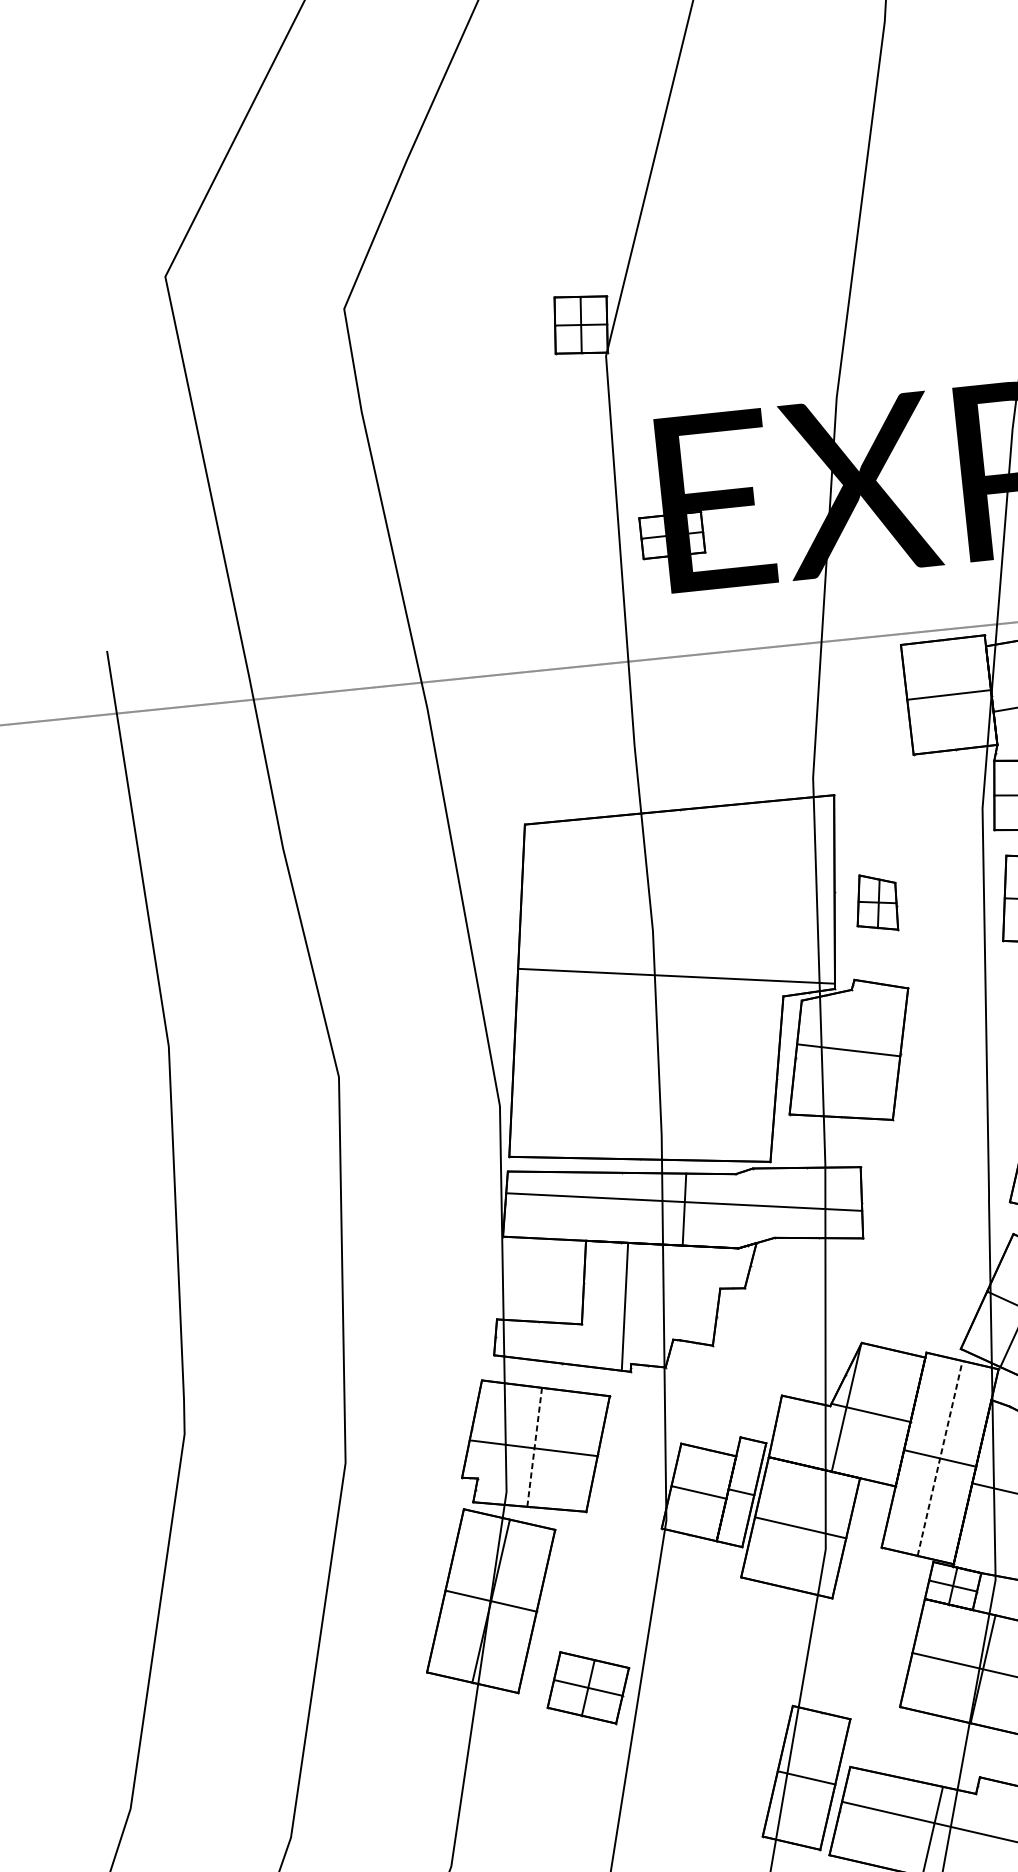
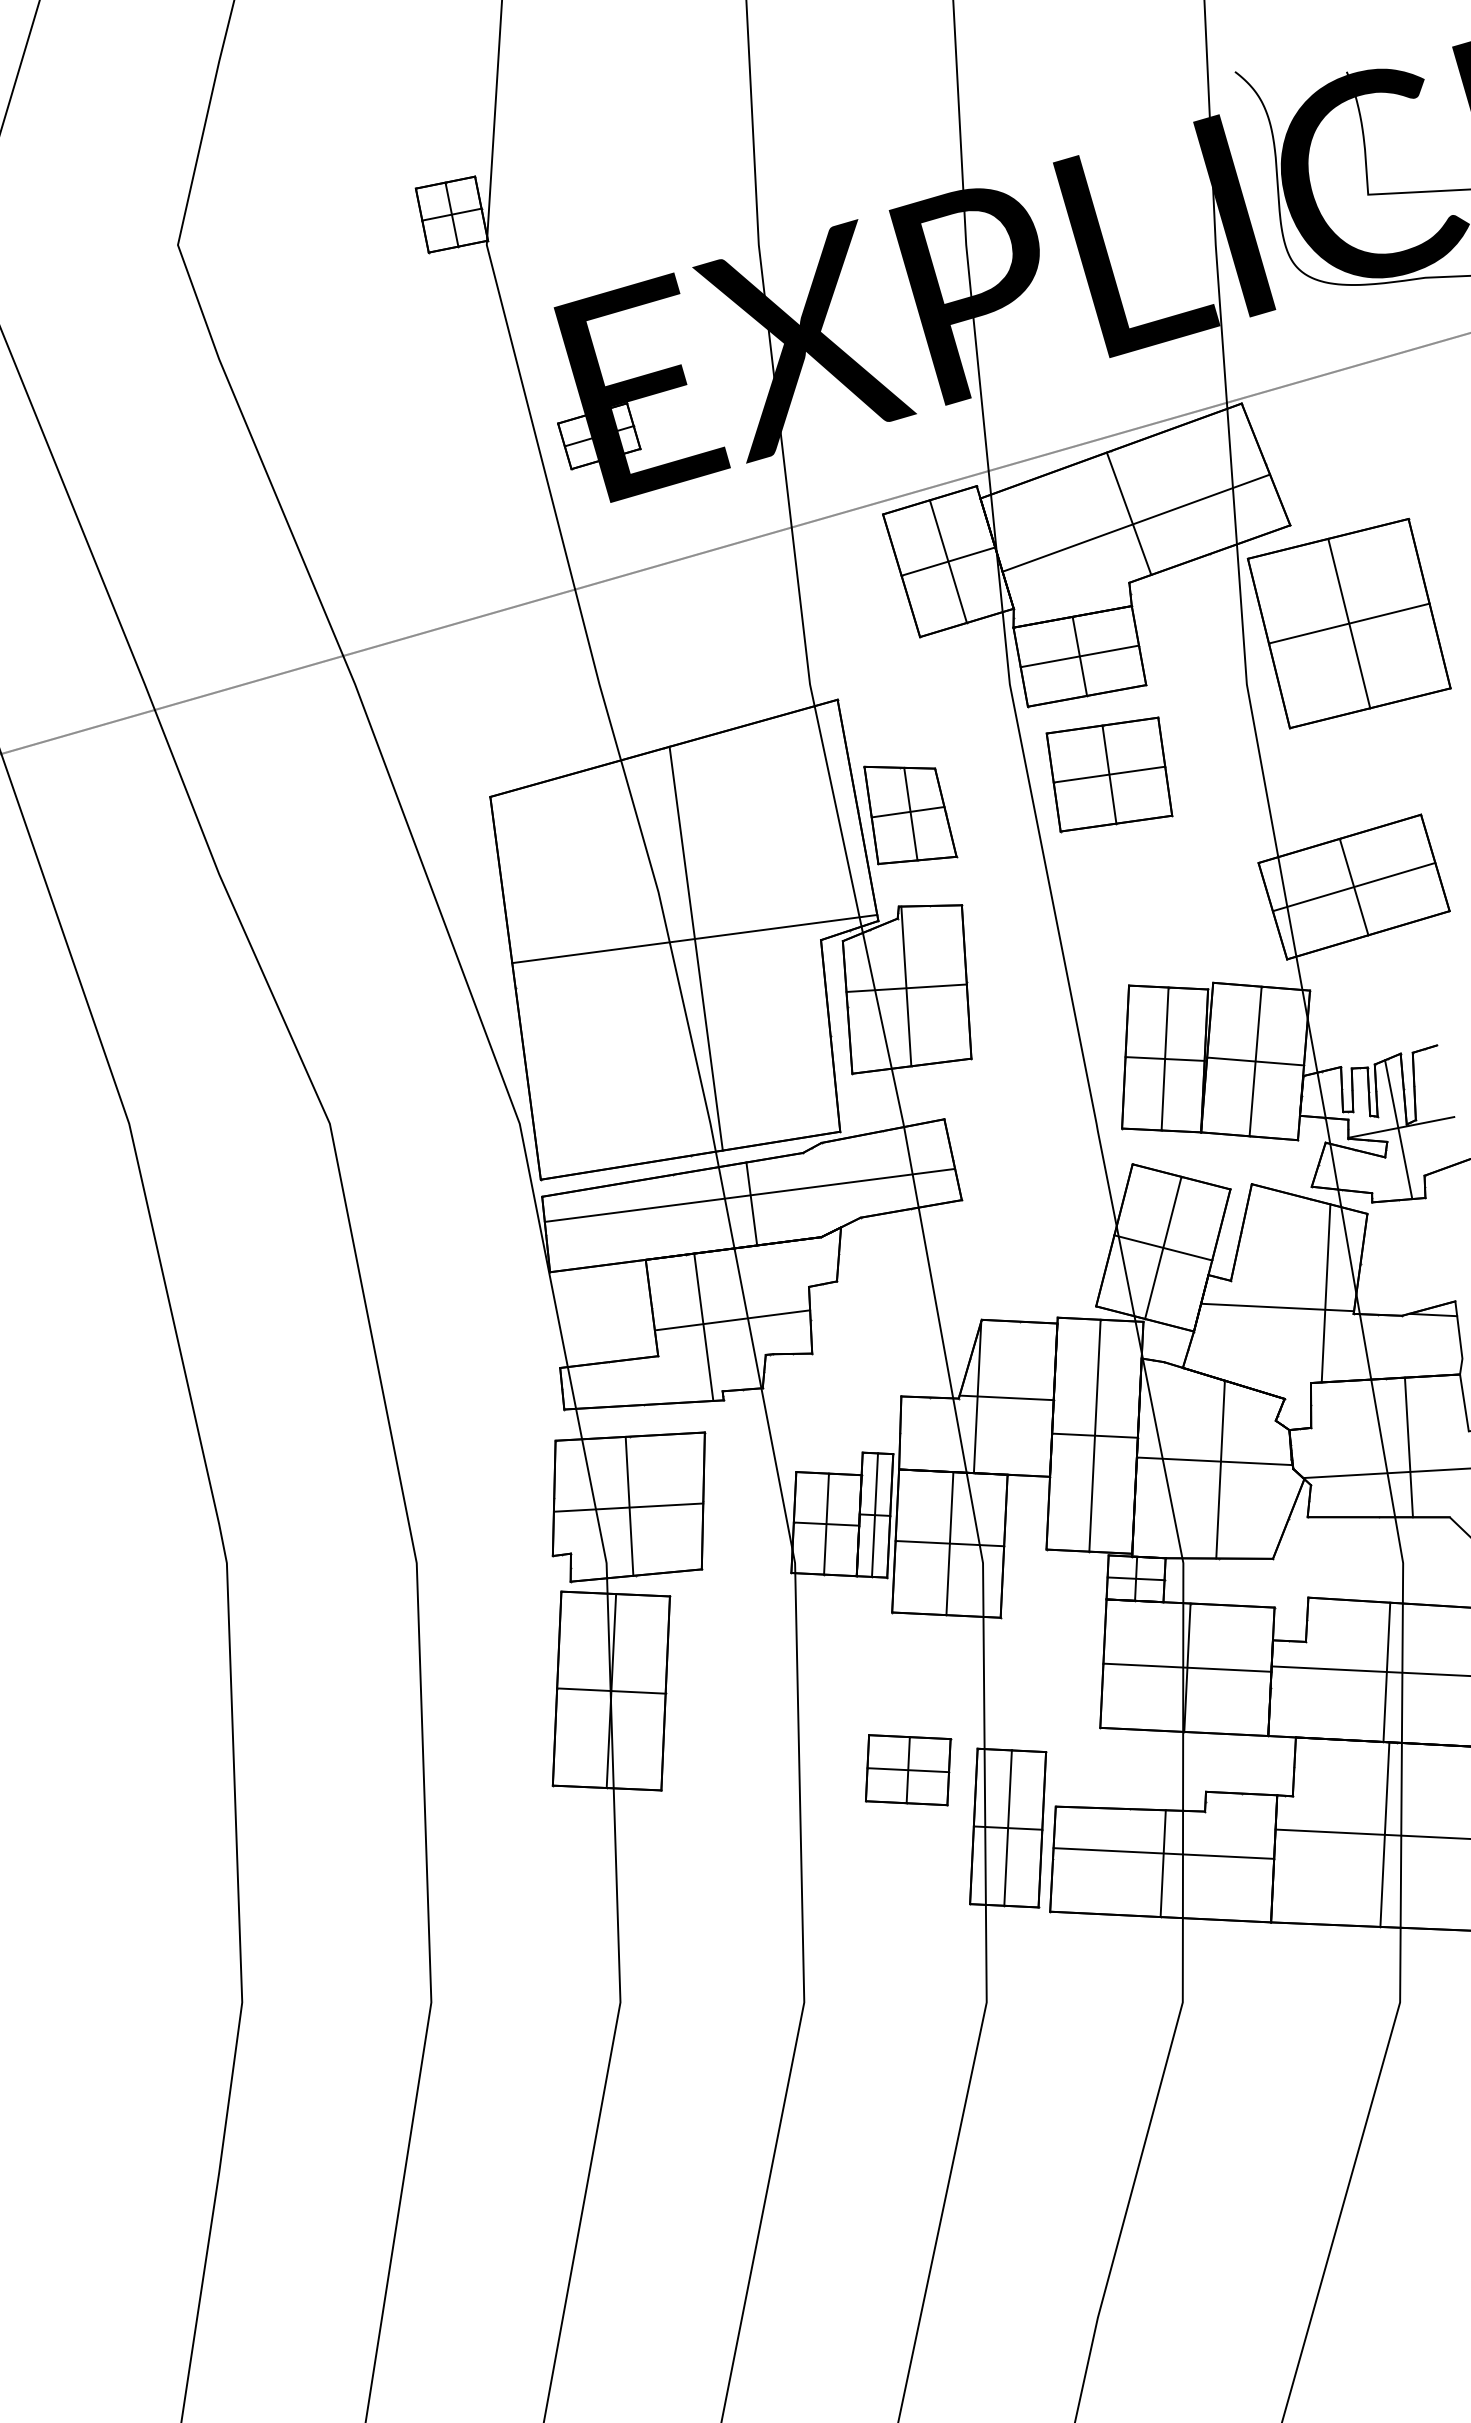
line: (948, 694) -> (947, 561), added
part: (878, 904) -> (910, 815), size x1.67
line: (675, 984) -> (695, 948), added
line: (848, 1048) -> (906, 986), added
line: (650, 1305) -> (732, 1320), added
line: (534, 1447) -> (629, 1506), dashed -> solid
line: (940, 1458) -> (1095, 1435), dashed -> solid
line: (699, 1491) -> (826, 1523), added
line: (741, 1491) -> (875, 1514), added
line: (800, 1527) -> (949, 1543), added
part: (588, 1688) -> (908, 1770), moved
line: (806, 1777) -> (1007, 1827), added

